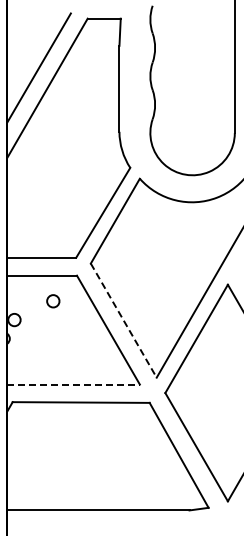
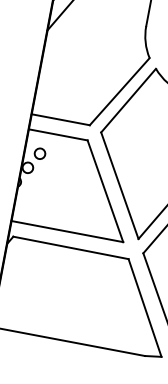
circle: (53, 301) -> (40, 153), moved
line: (123, 320) -> (119, 185), dashed -> solid
line: (74, 384) -> (68, 231), dashed -> solid

